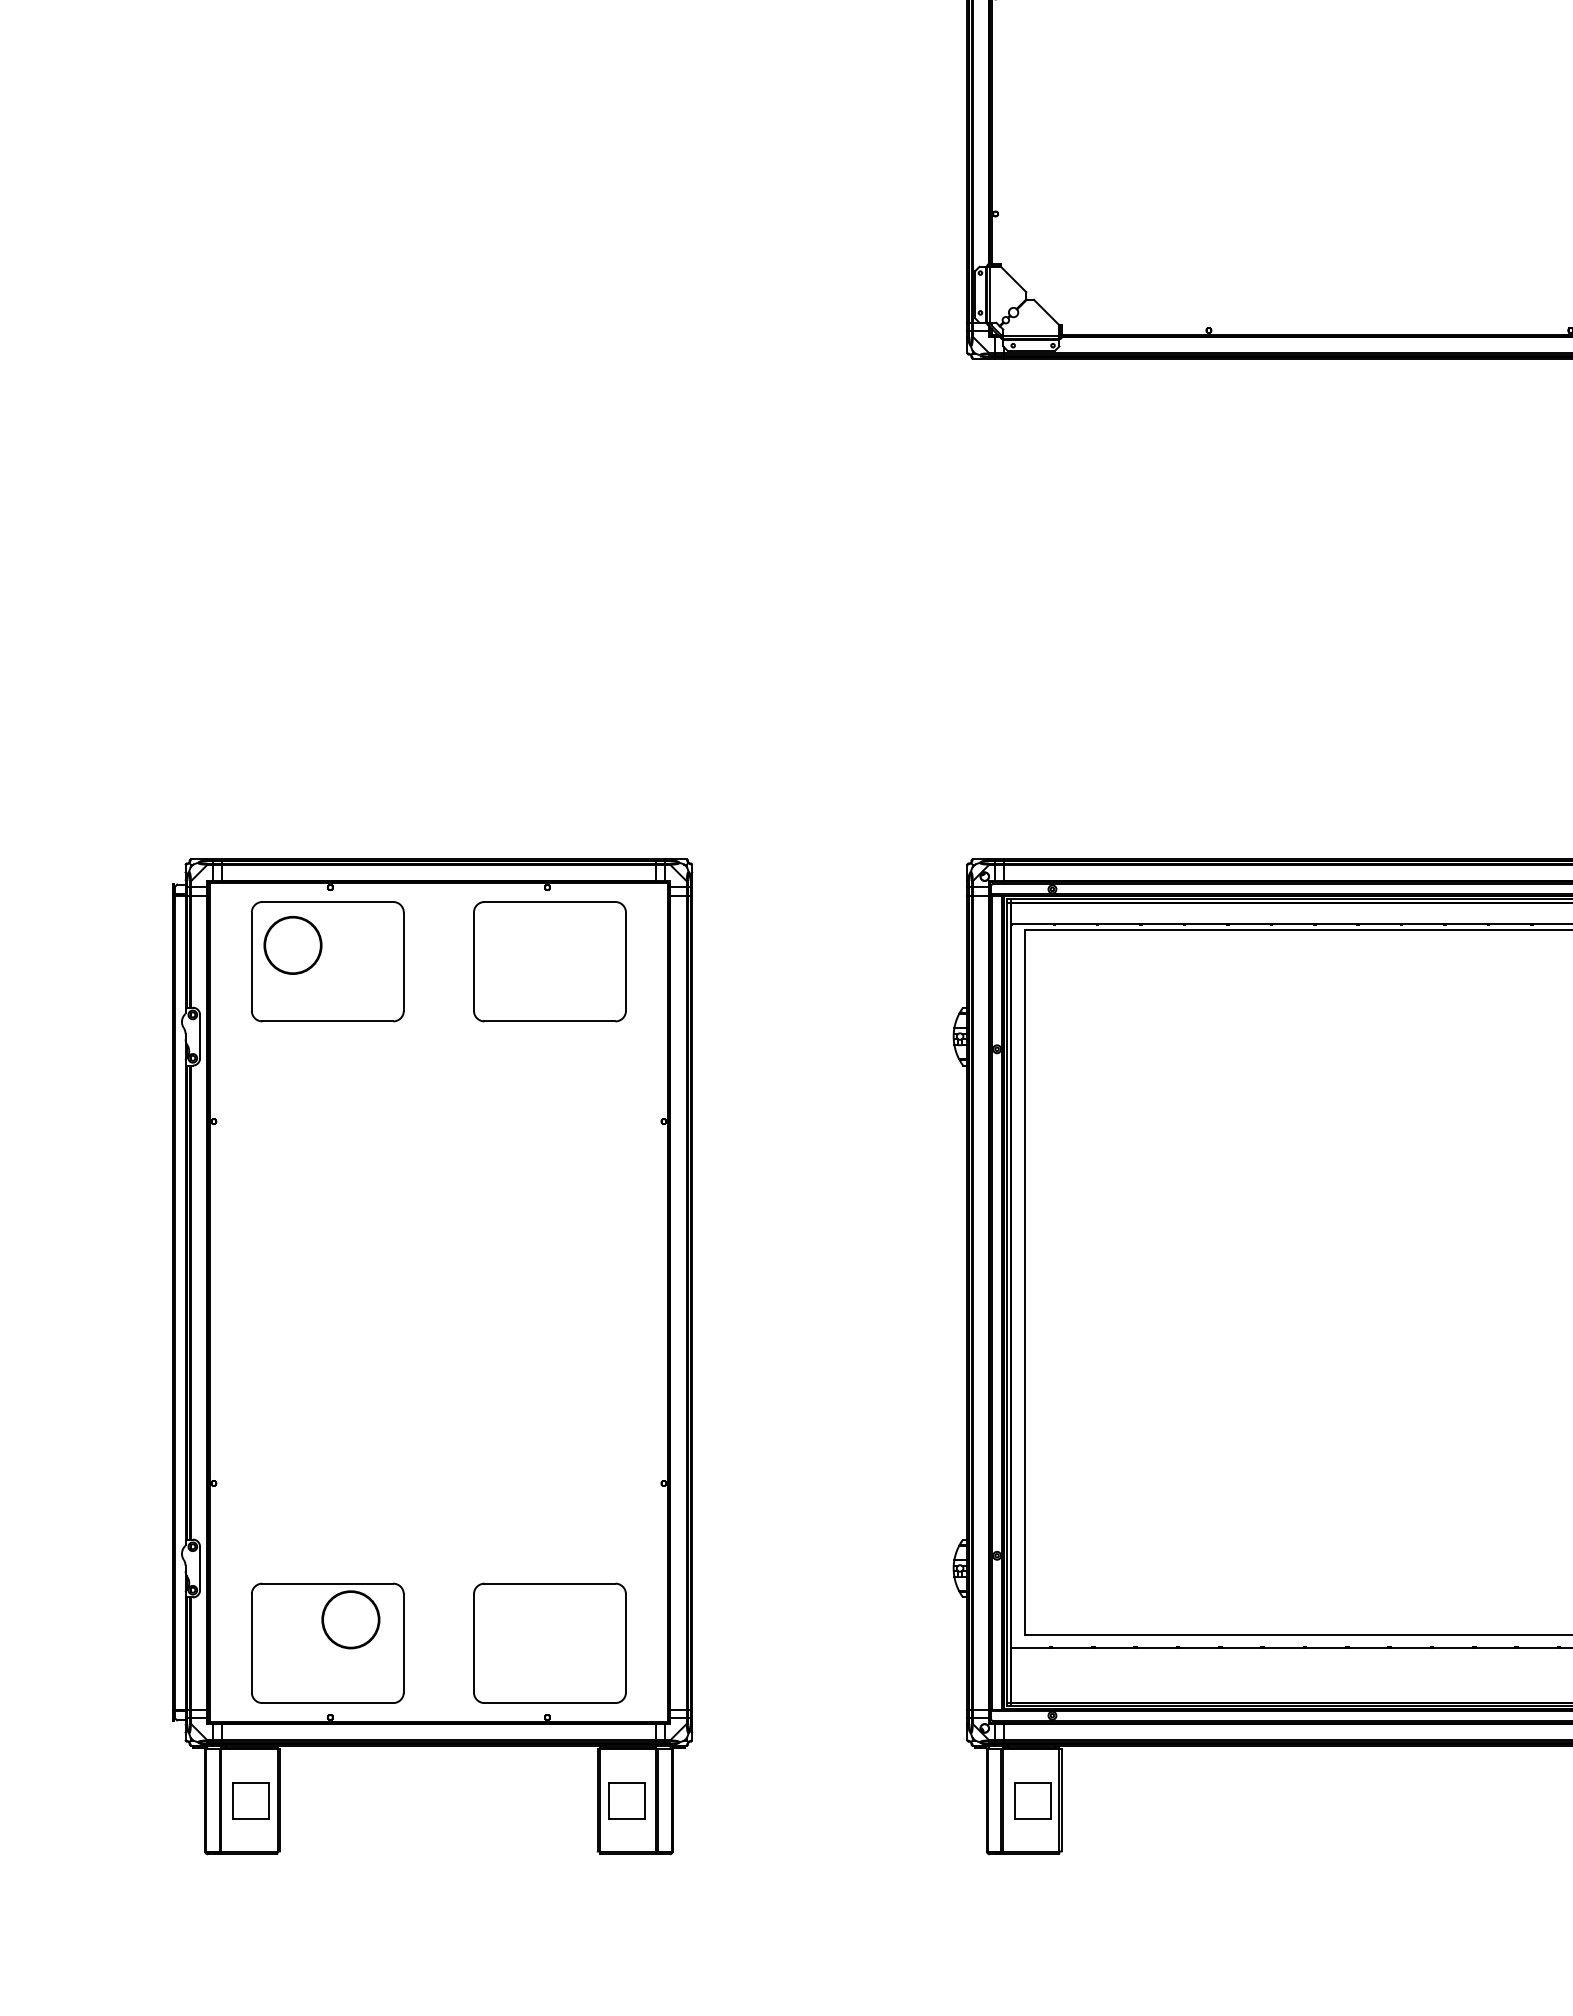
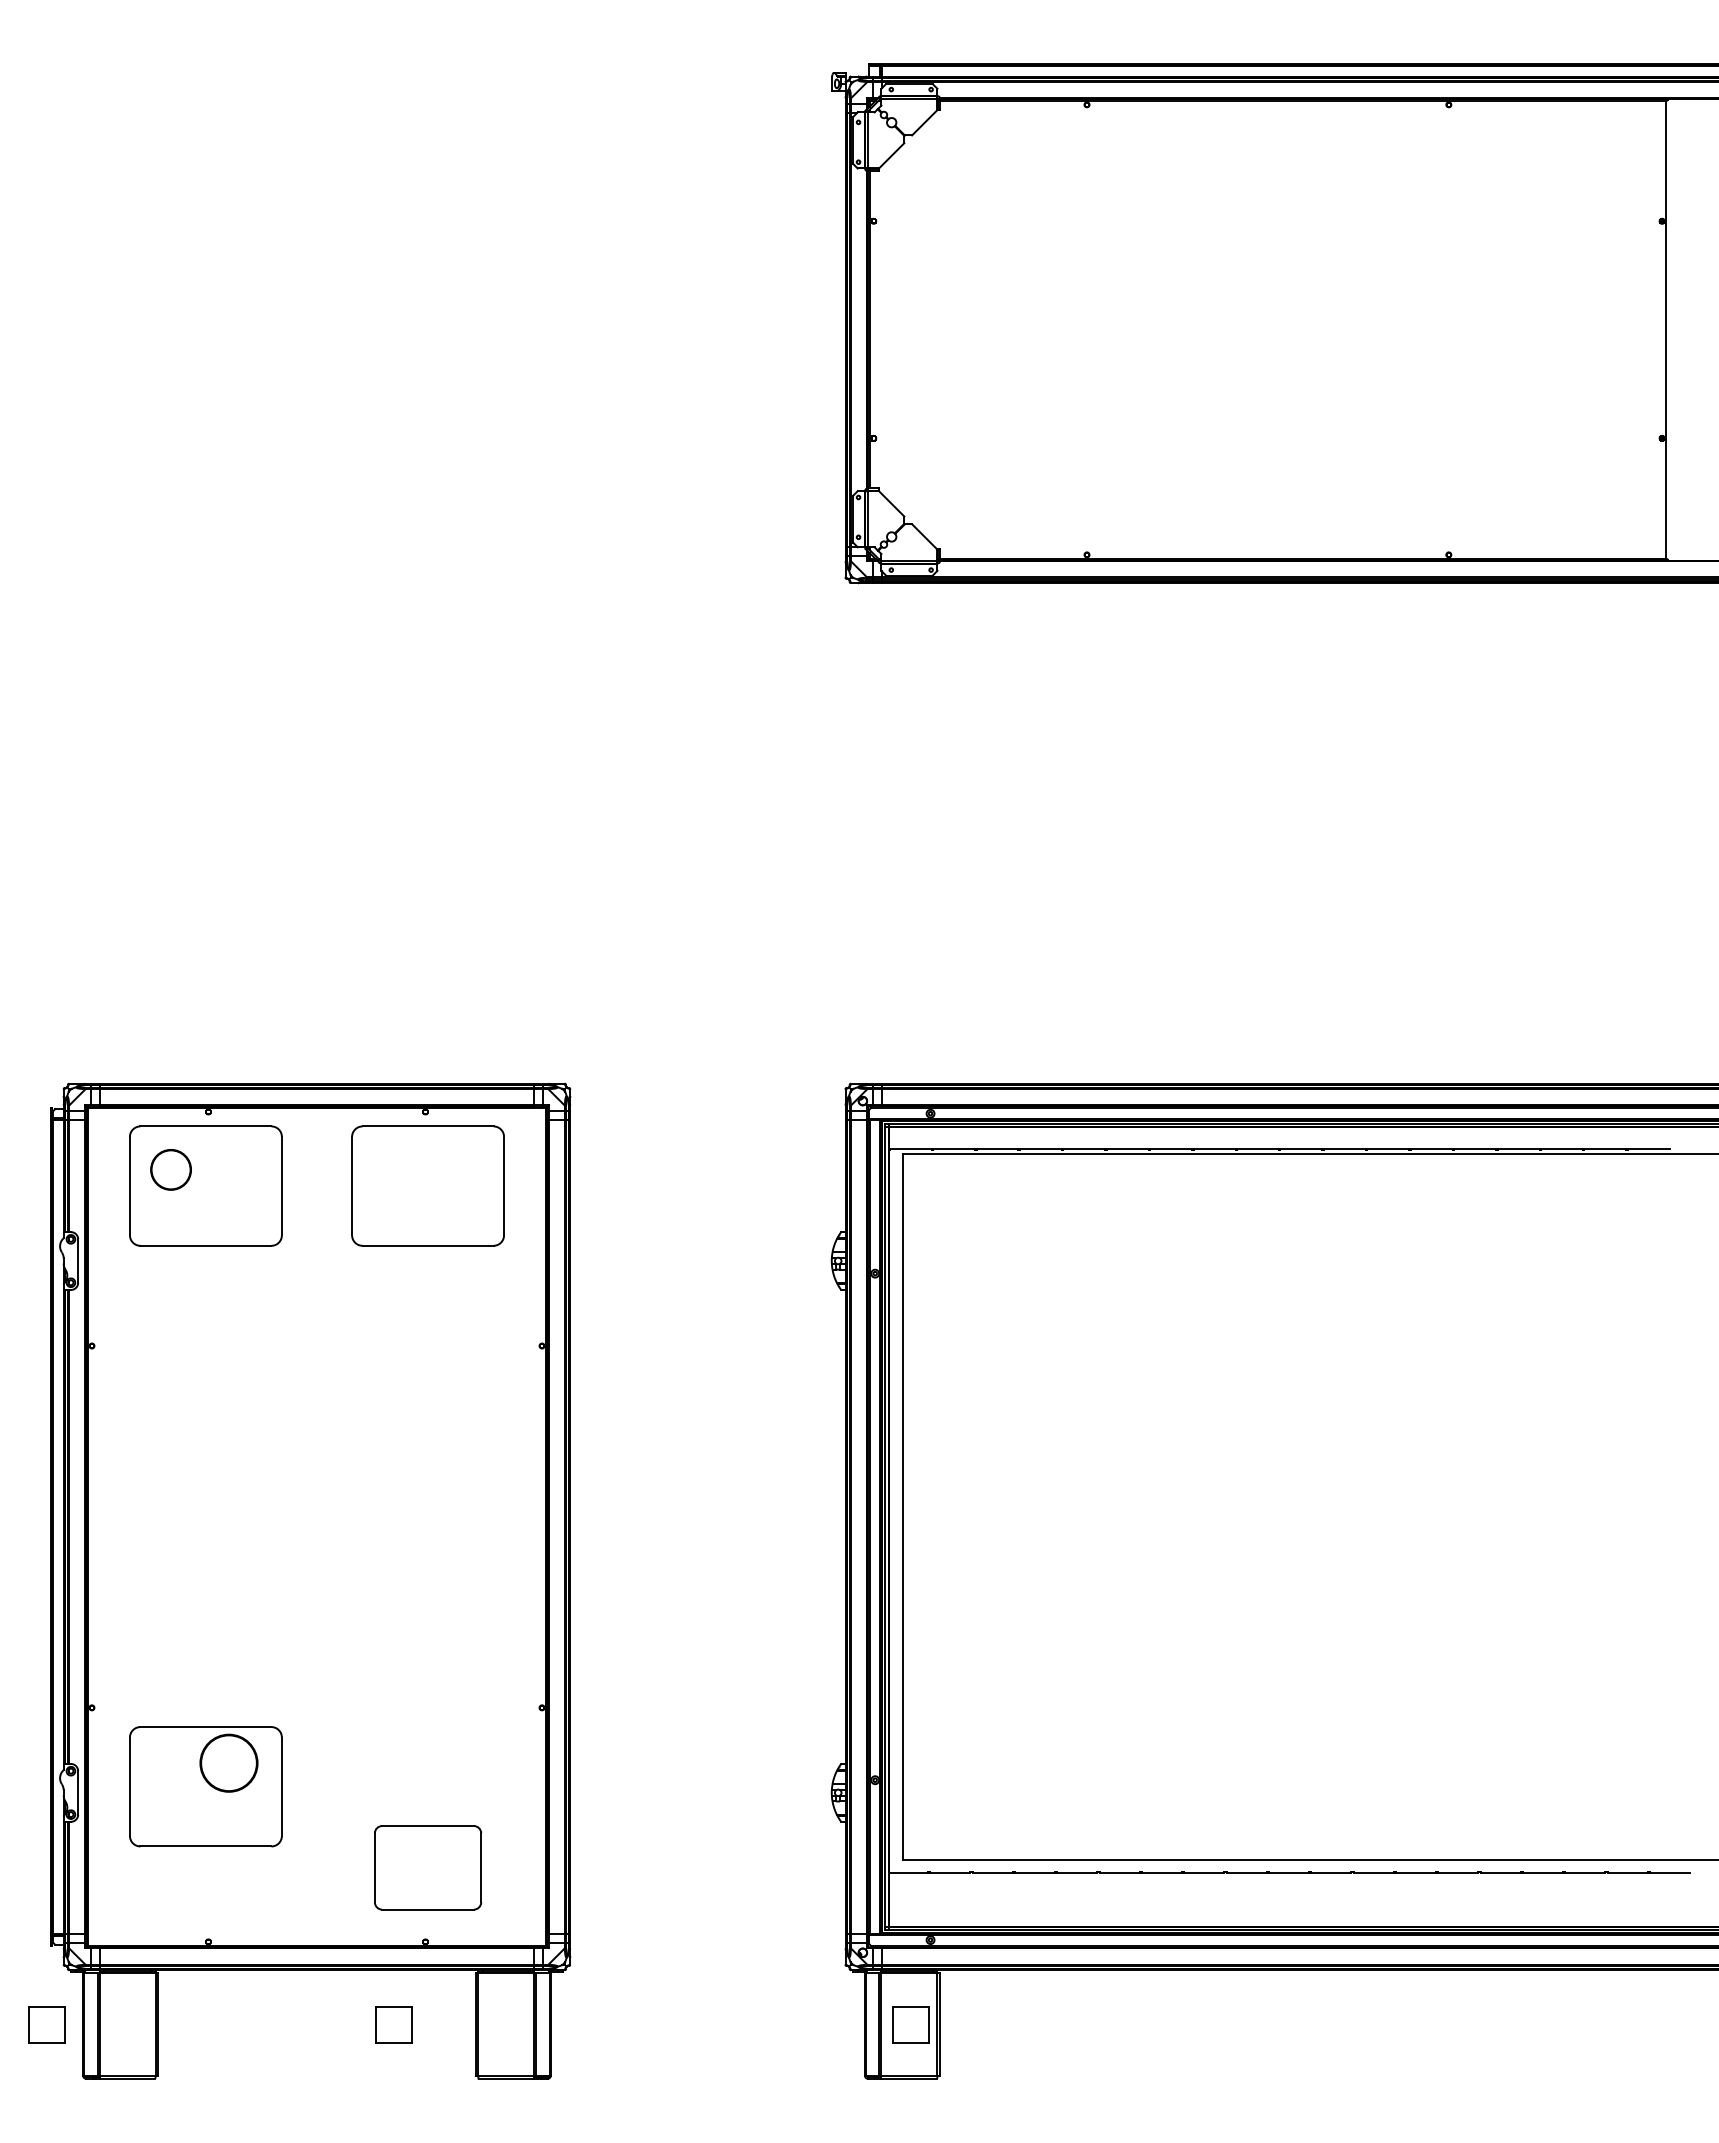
circle: (292, 945) -> (170, 1169), size x0.7
part: (327, 1643) -> (205, 1786), moved
part: (549, 1643) -> (427, 1867), size x0.7
part: (250, 1800) -> (46, 2024), moved
part: (626, 1800) -> (393, 2024), moved

